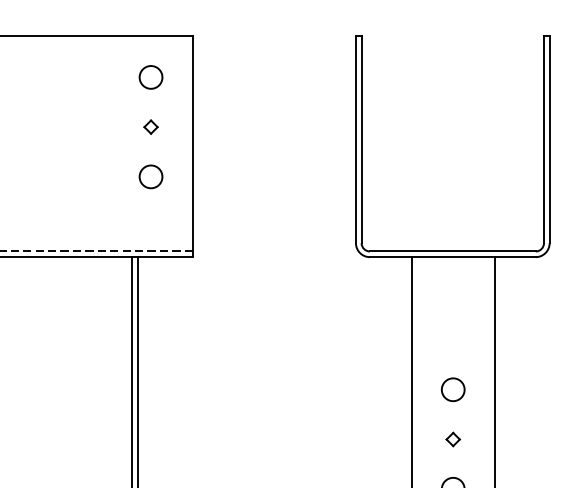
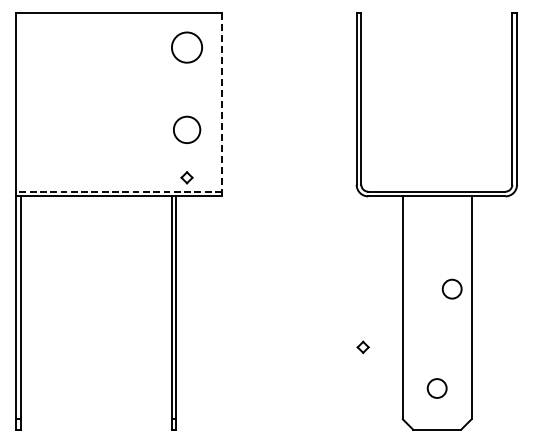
circle: (150, 77) -> (186, 47), size x1.6
part: (150, 126) -> (186, 177), moved
line: (192, 146) -> (221, 104), solid -> dashed
circle: (150, 176) -> (186, 129), size x1.4
circle: (452, 388) -> (451, 288), moved
part: (452, 438) -> (362, 346), moved

